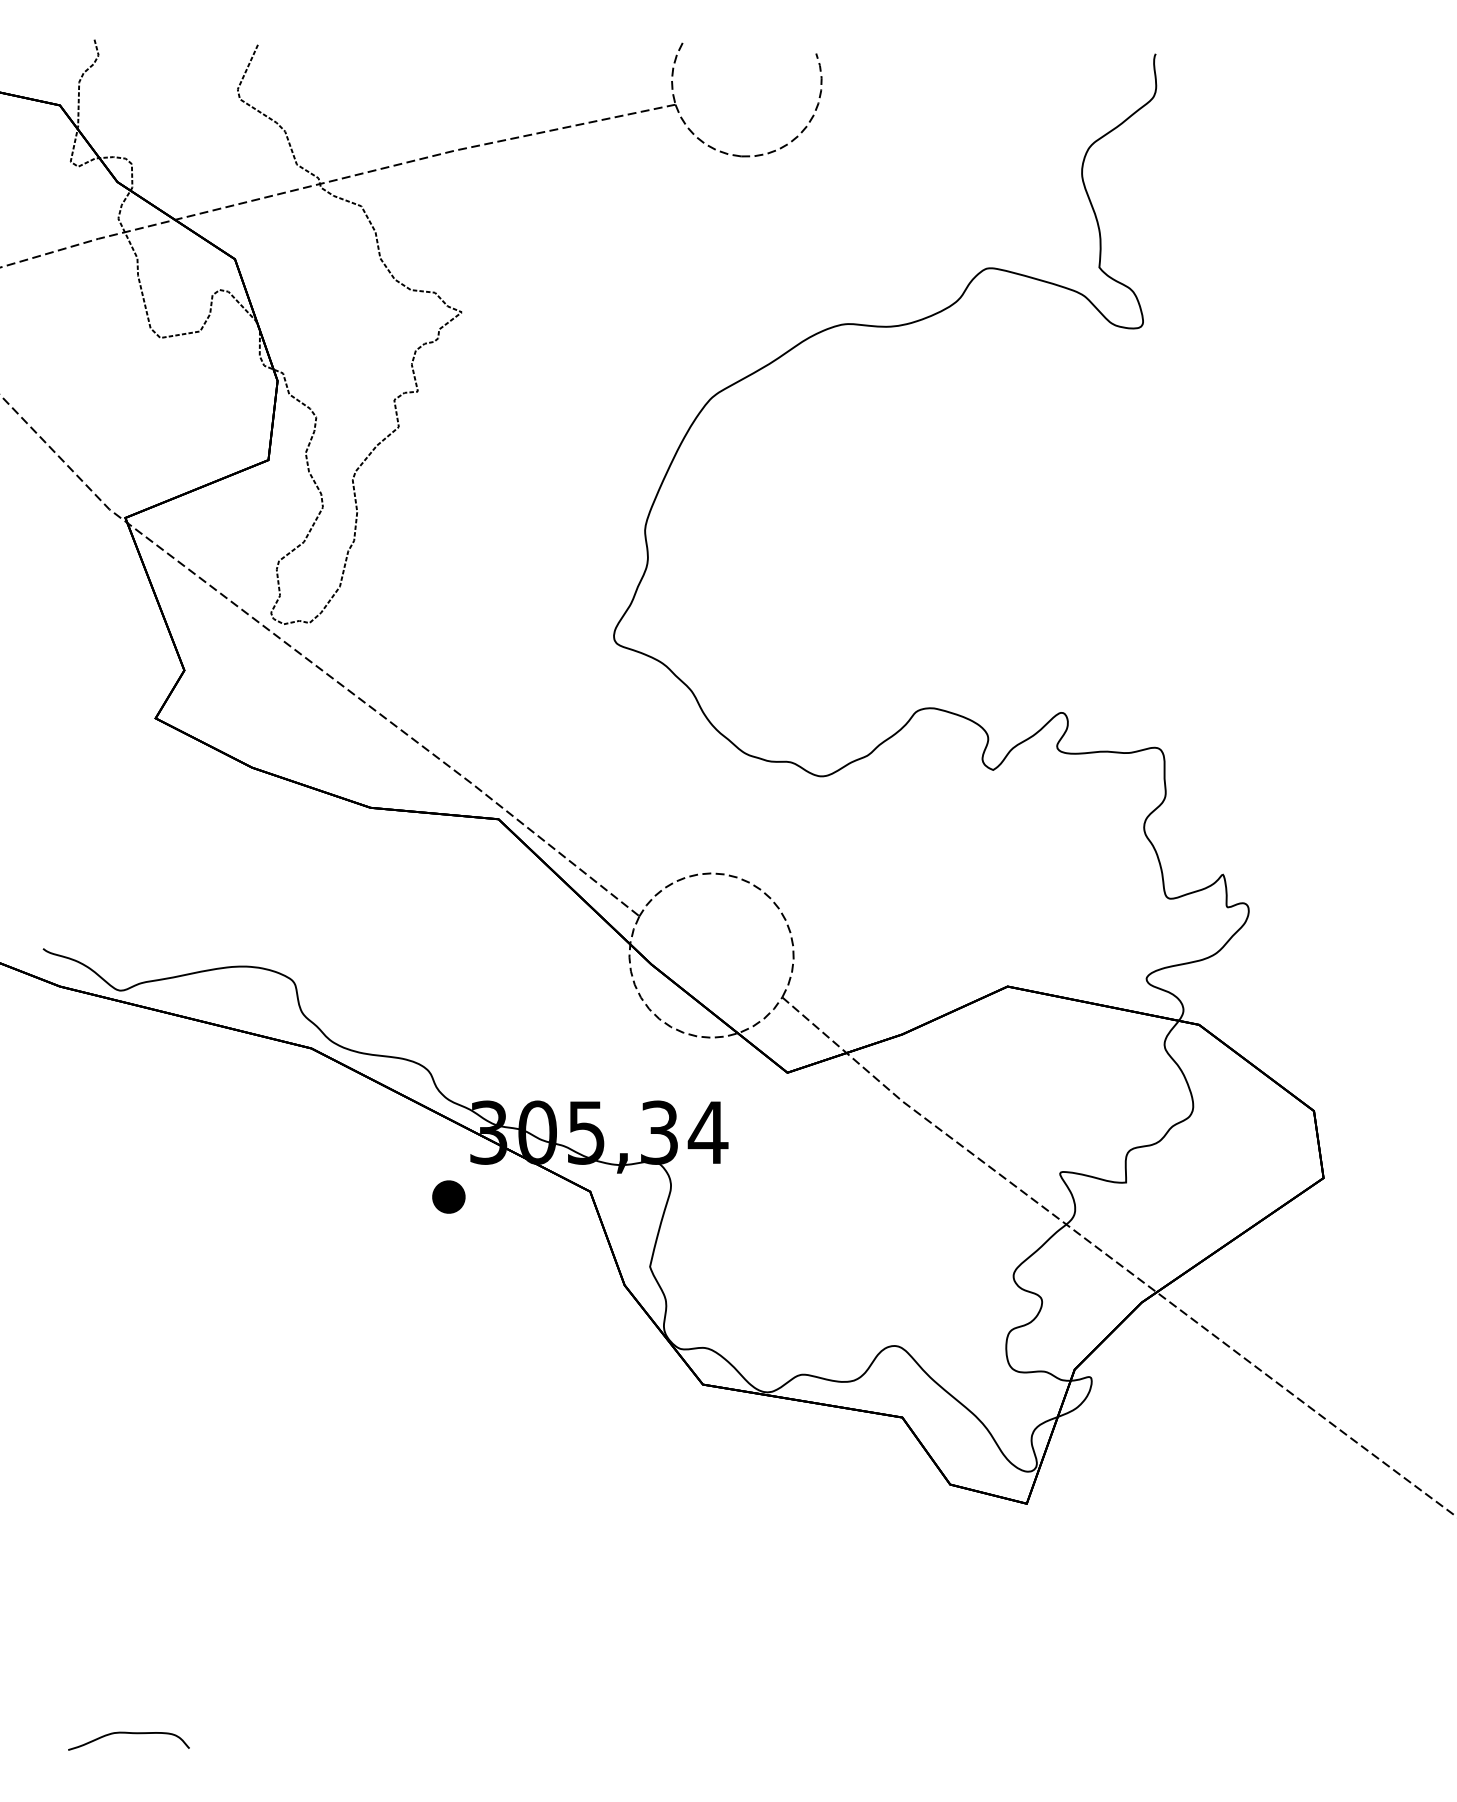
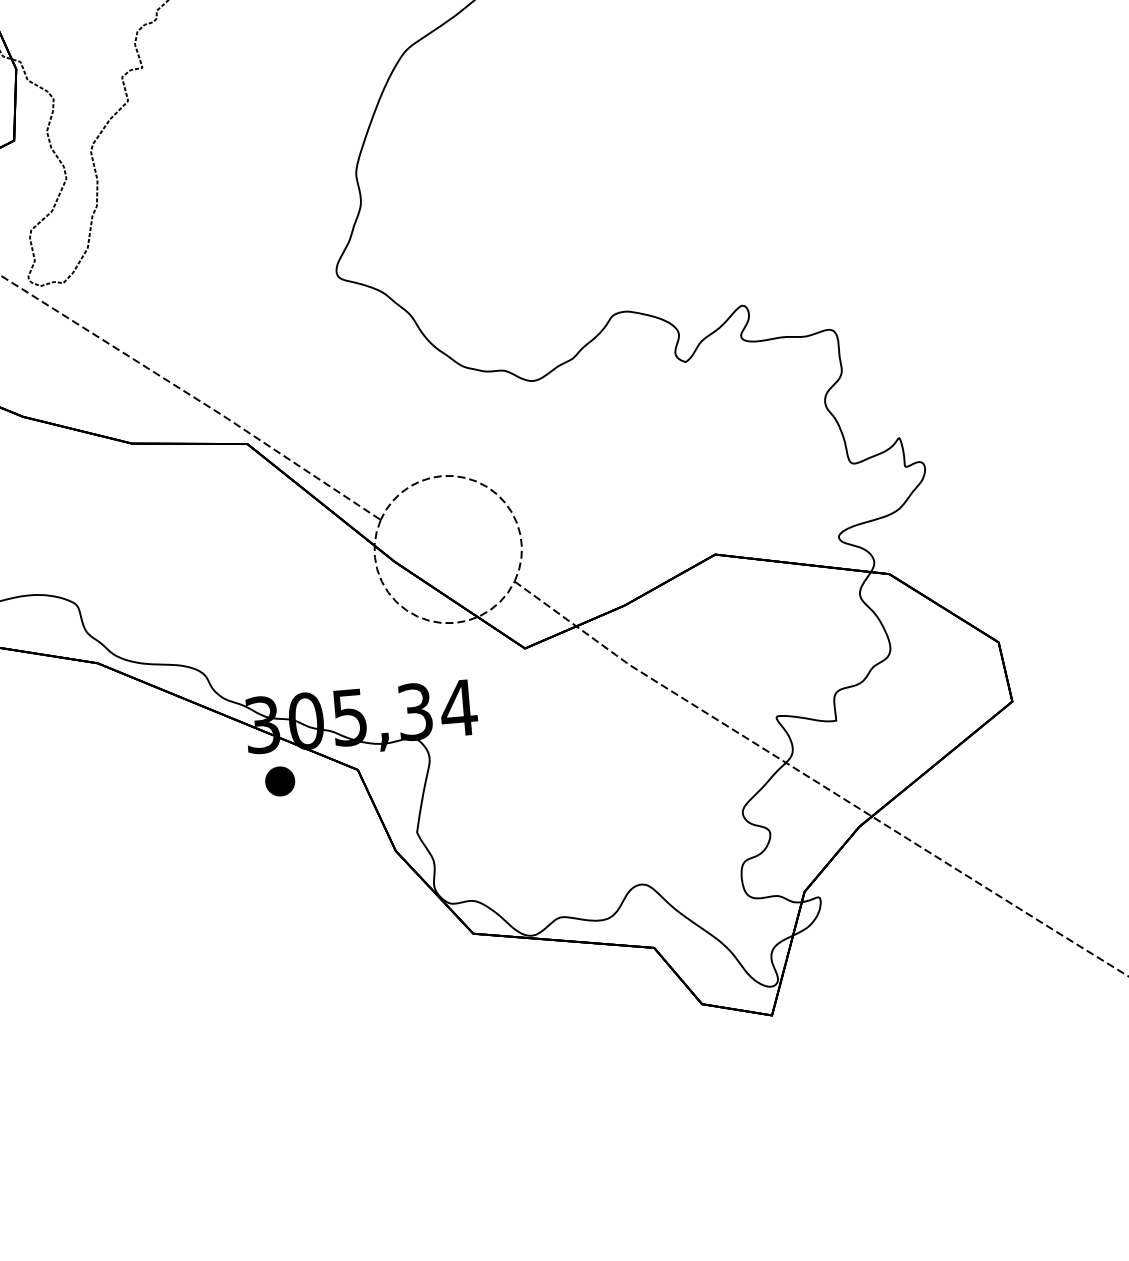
part: (448, 1196) -> (279, 780), moved

